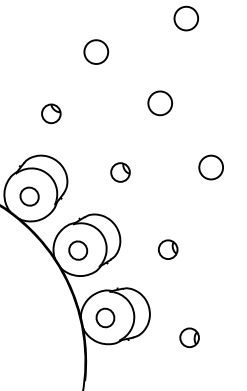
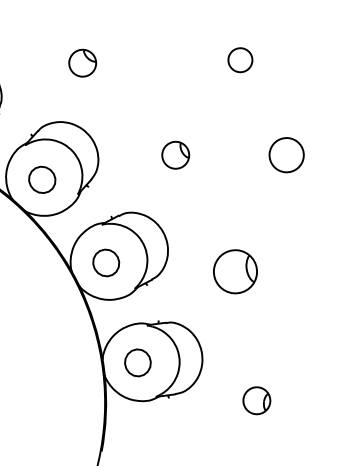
circle: (159, 103) -> (239, 60), size x0.7
circle: (210, 167) -> (285, 155), moved
part: (168, 249) -> (236, 271), size x1.6

